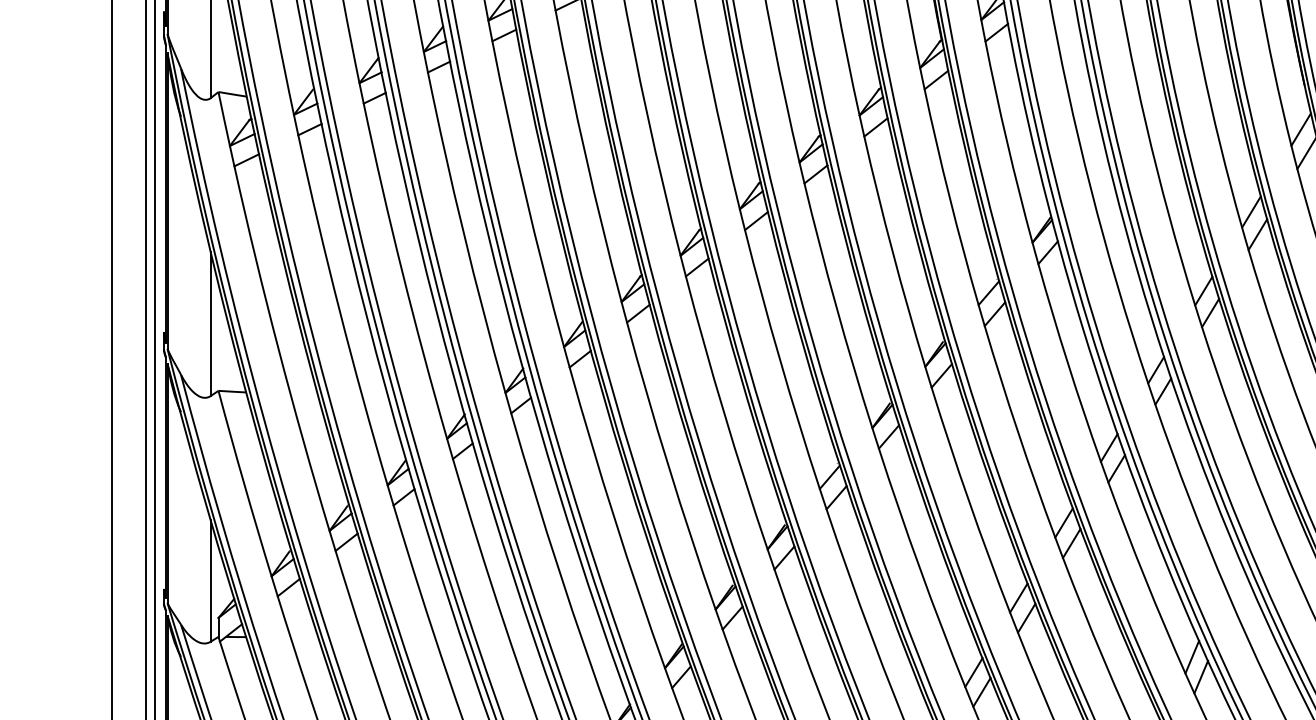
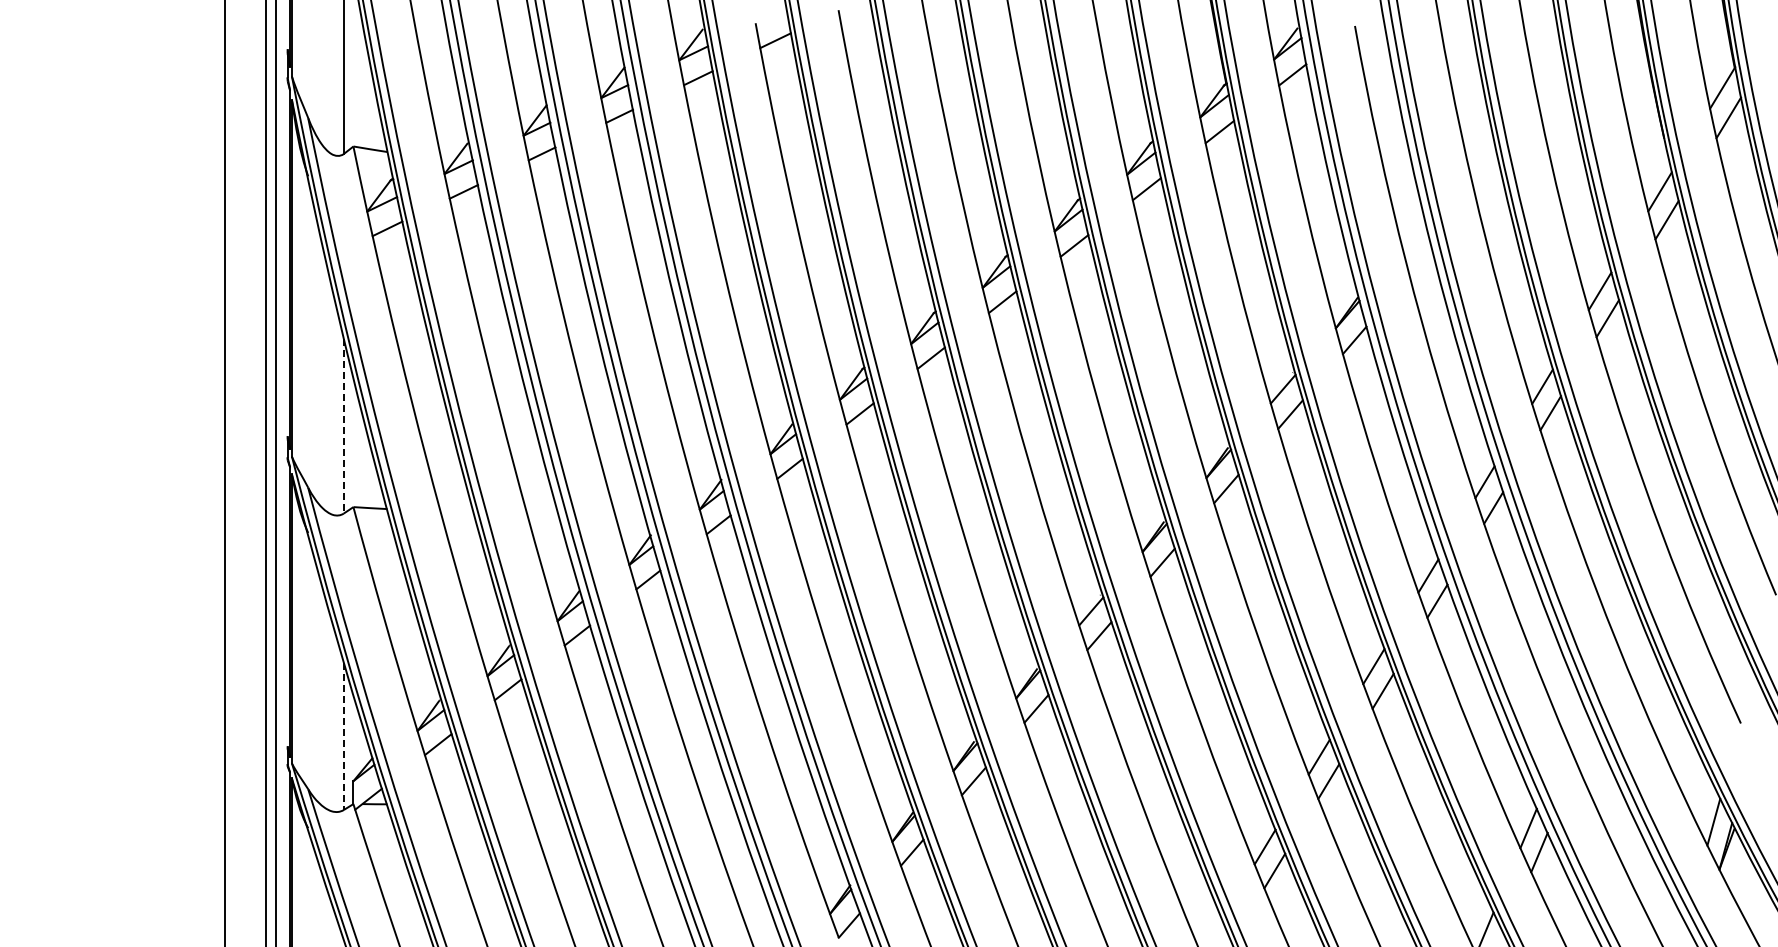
line: (210, 324) -> (343, 426), solid -> dashed
line: (210, 581) -> (343, 737), solid -> dashed

